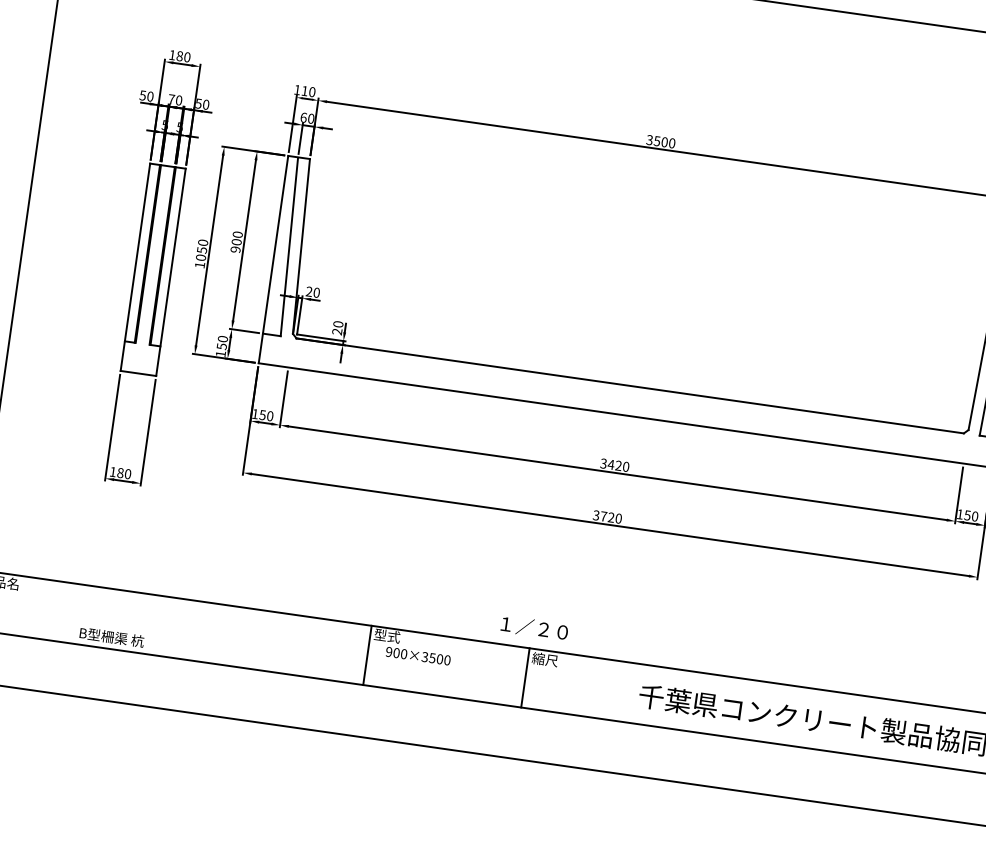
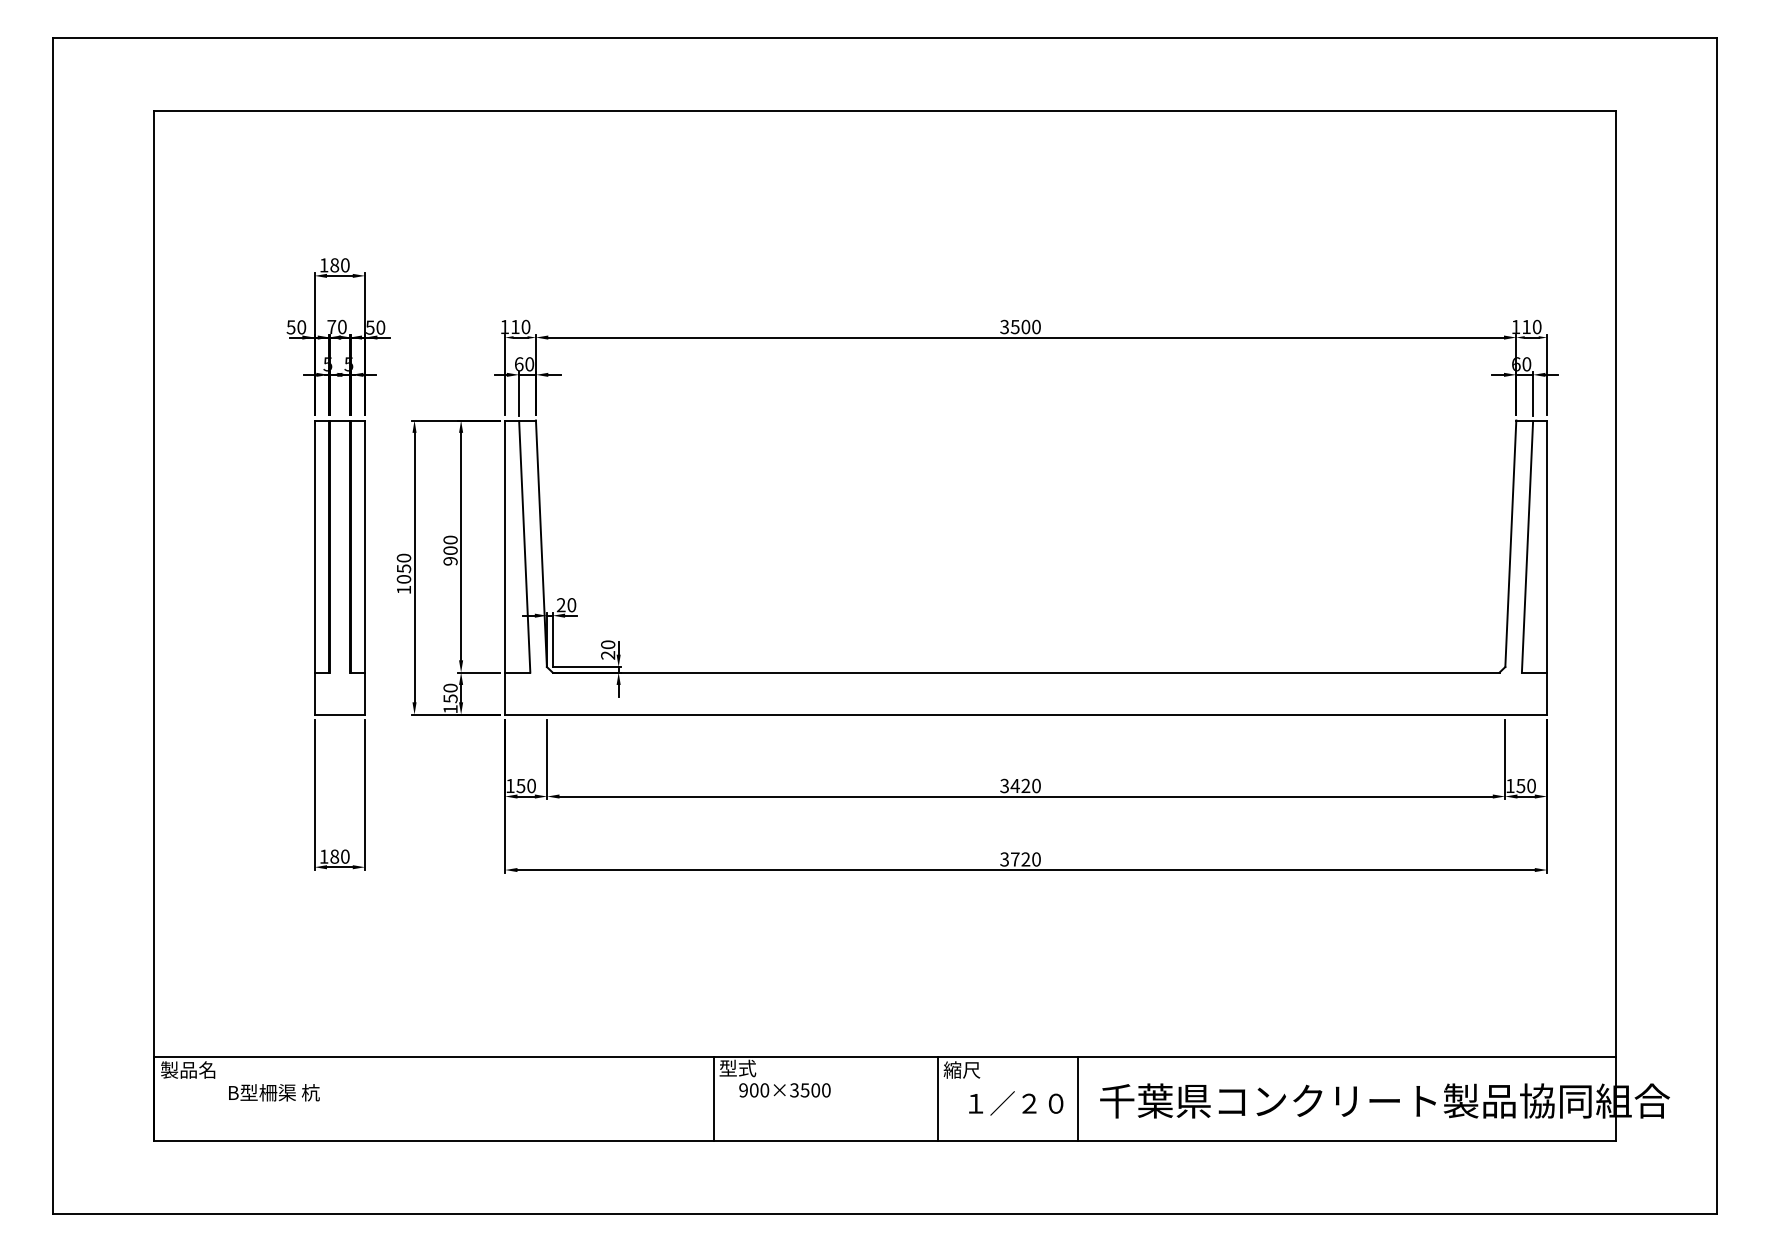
part: (152, 267) -> (338, 564), moved
text: (534, 628) -> (1016, 1103), moved
text: (112, 637) -> (274, 1092), moved
line: (624, 692) -> (1078, 1099), added

